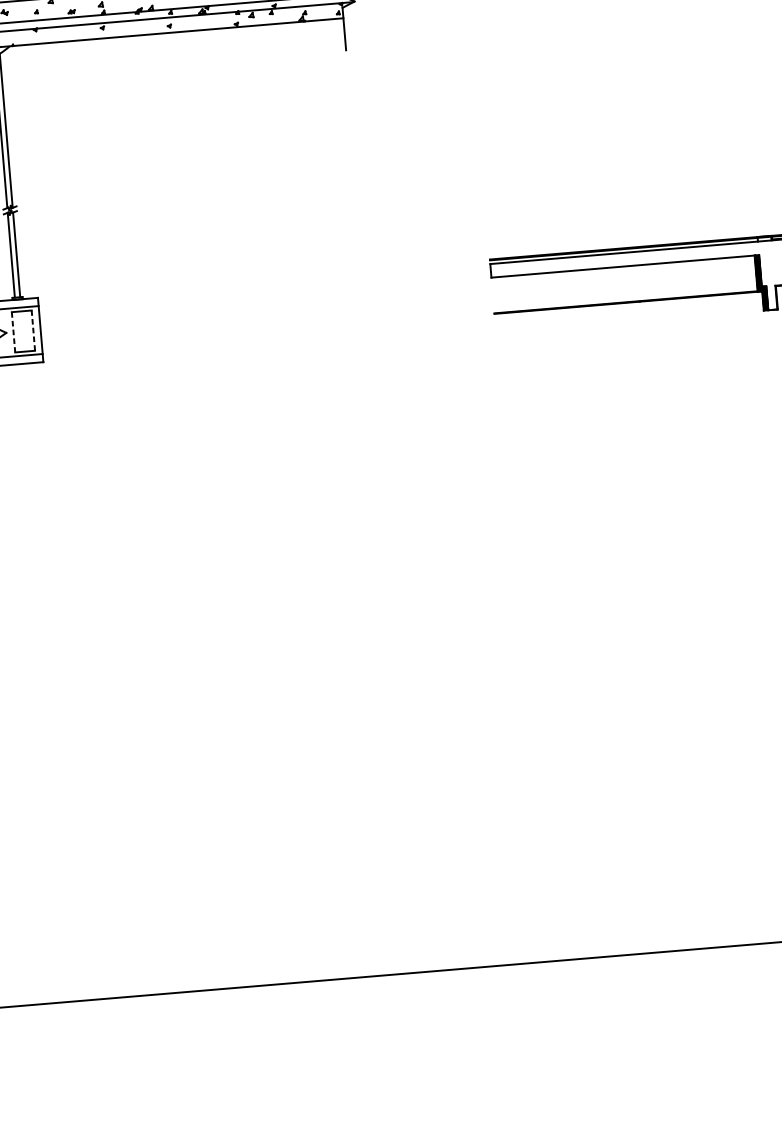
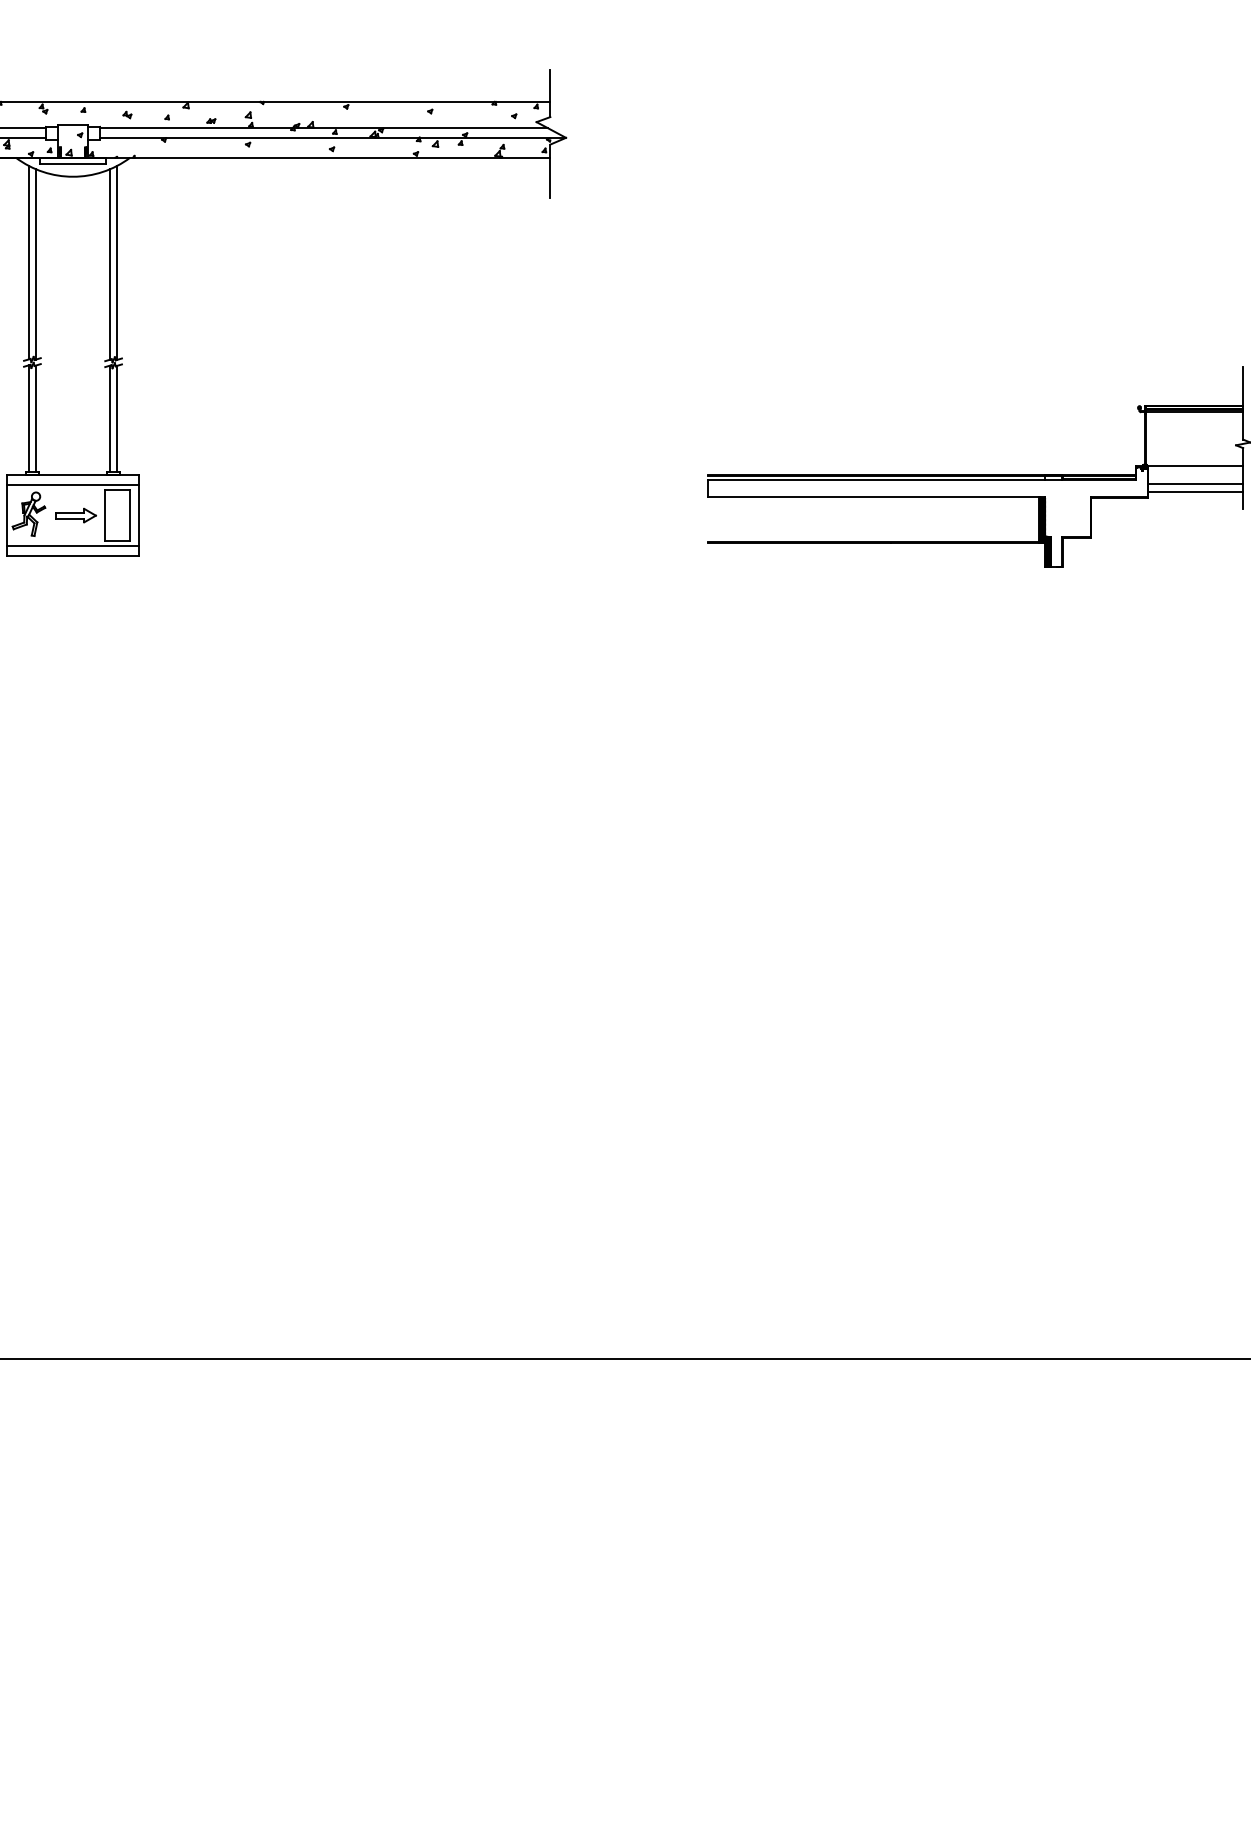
line: (33, 330) -> (129, 515), dashed -> solid
line: (13, 333) -> (104, 516), dashed -> solid

